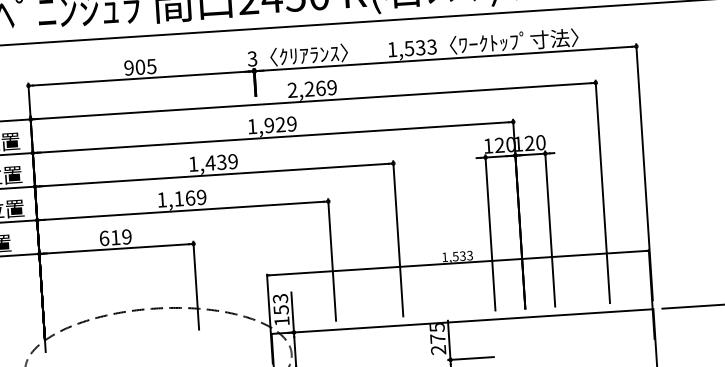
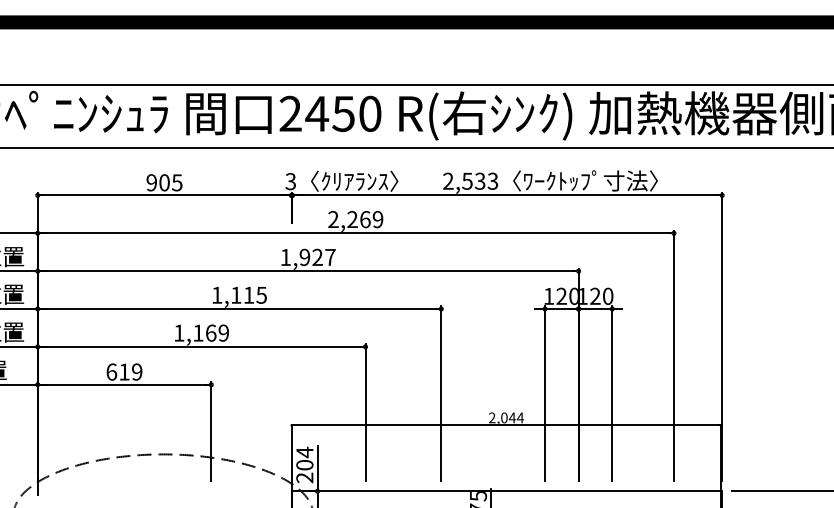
text: (392, 48) -> (448, 180), 1,533 -> 2,533
text: (292, 124) -> (330, 257), 1,929 -> 1,927
text: (221, 161) -> (248, 294), 1,439 -> 1,115
text: (457, 256) -> (506, 417), 1,533 -> 2,044
text: (280, 309) -> (304, 464), 153 -> 204

